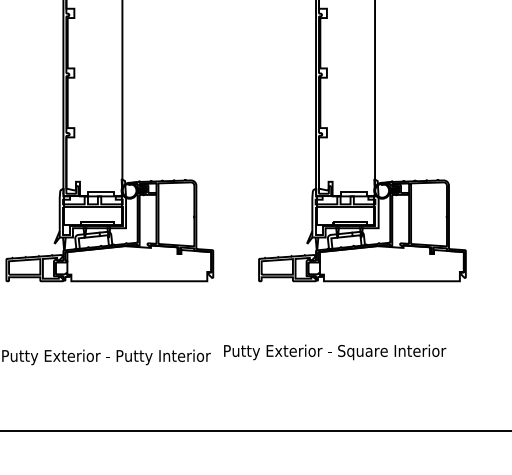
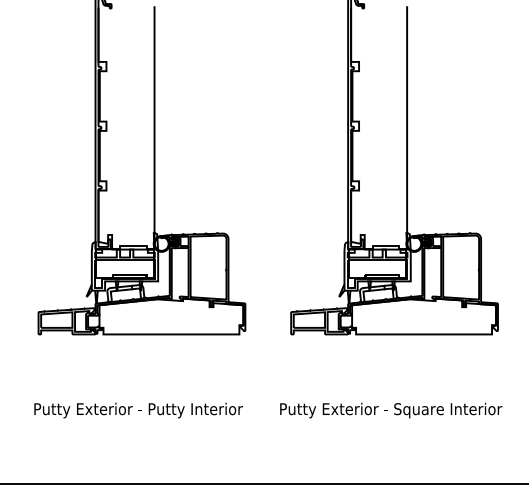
text: (335, 352) -> (391, 410), moved

